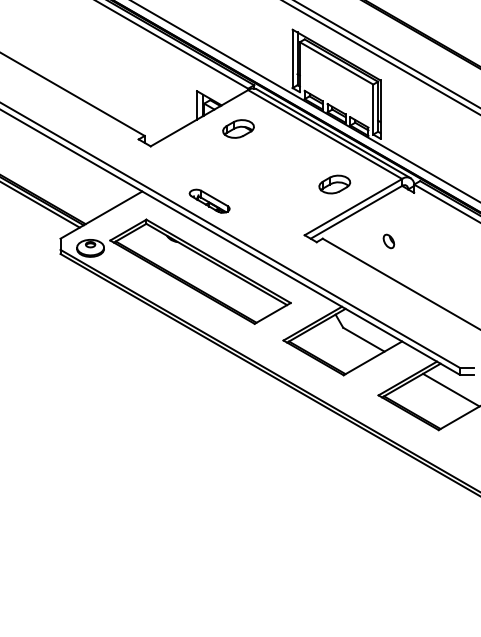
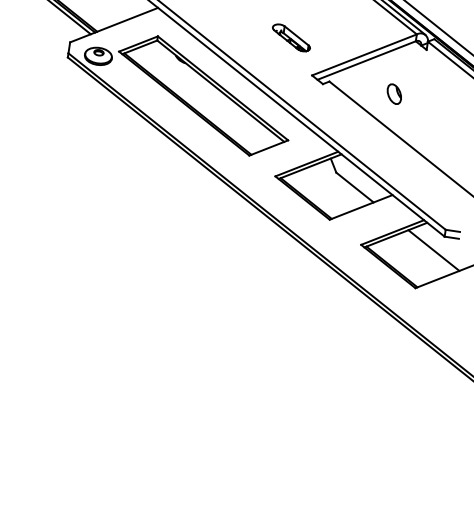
part: (334, 184) -> (349, 29), removed
part: (209, 200) -> (291, 37), moved
part: (388, 241) -> (394, 94), size x1.4

